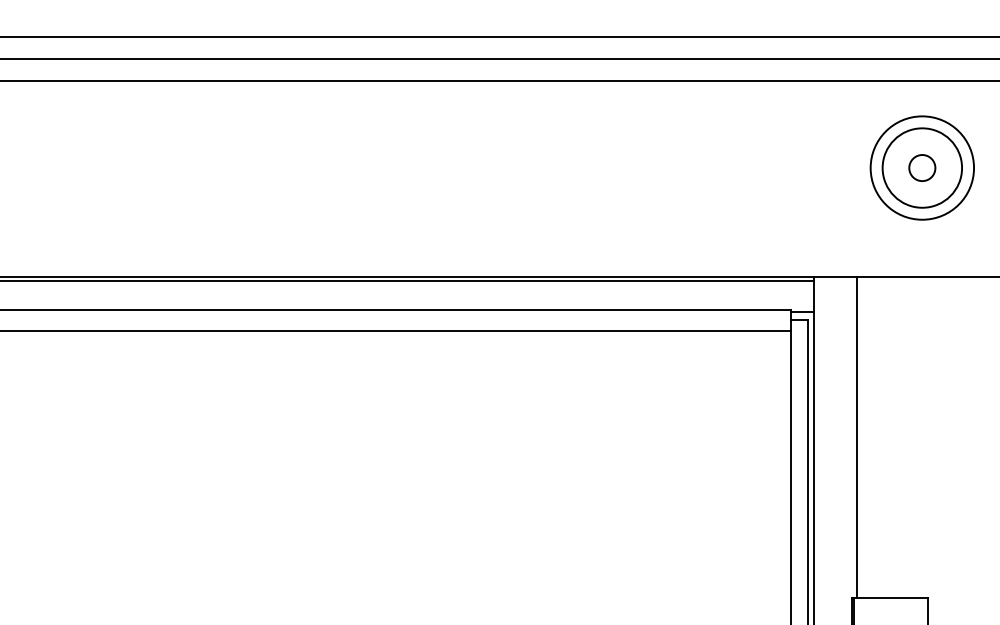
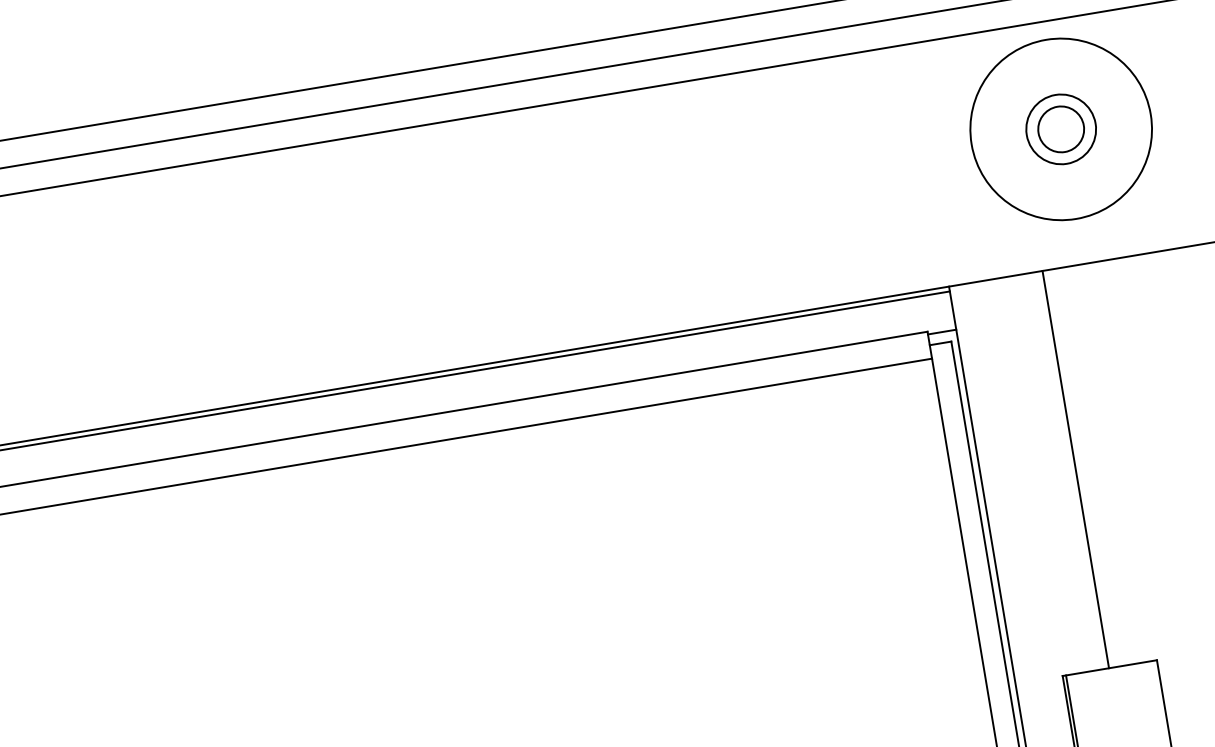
circle: (922, 167) -> (1061, 128), size x0.7
circle: (922, 167) -> (1061, 128), size x1.4
circle: (922, 168) -> (1061, 129), size x1.4
line: (857, 436) -> (1076, 468), moved

